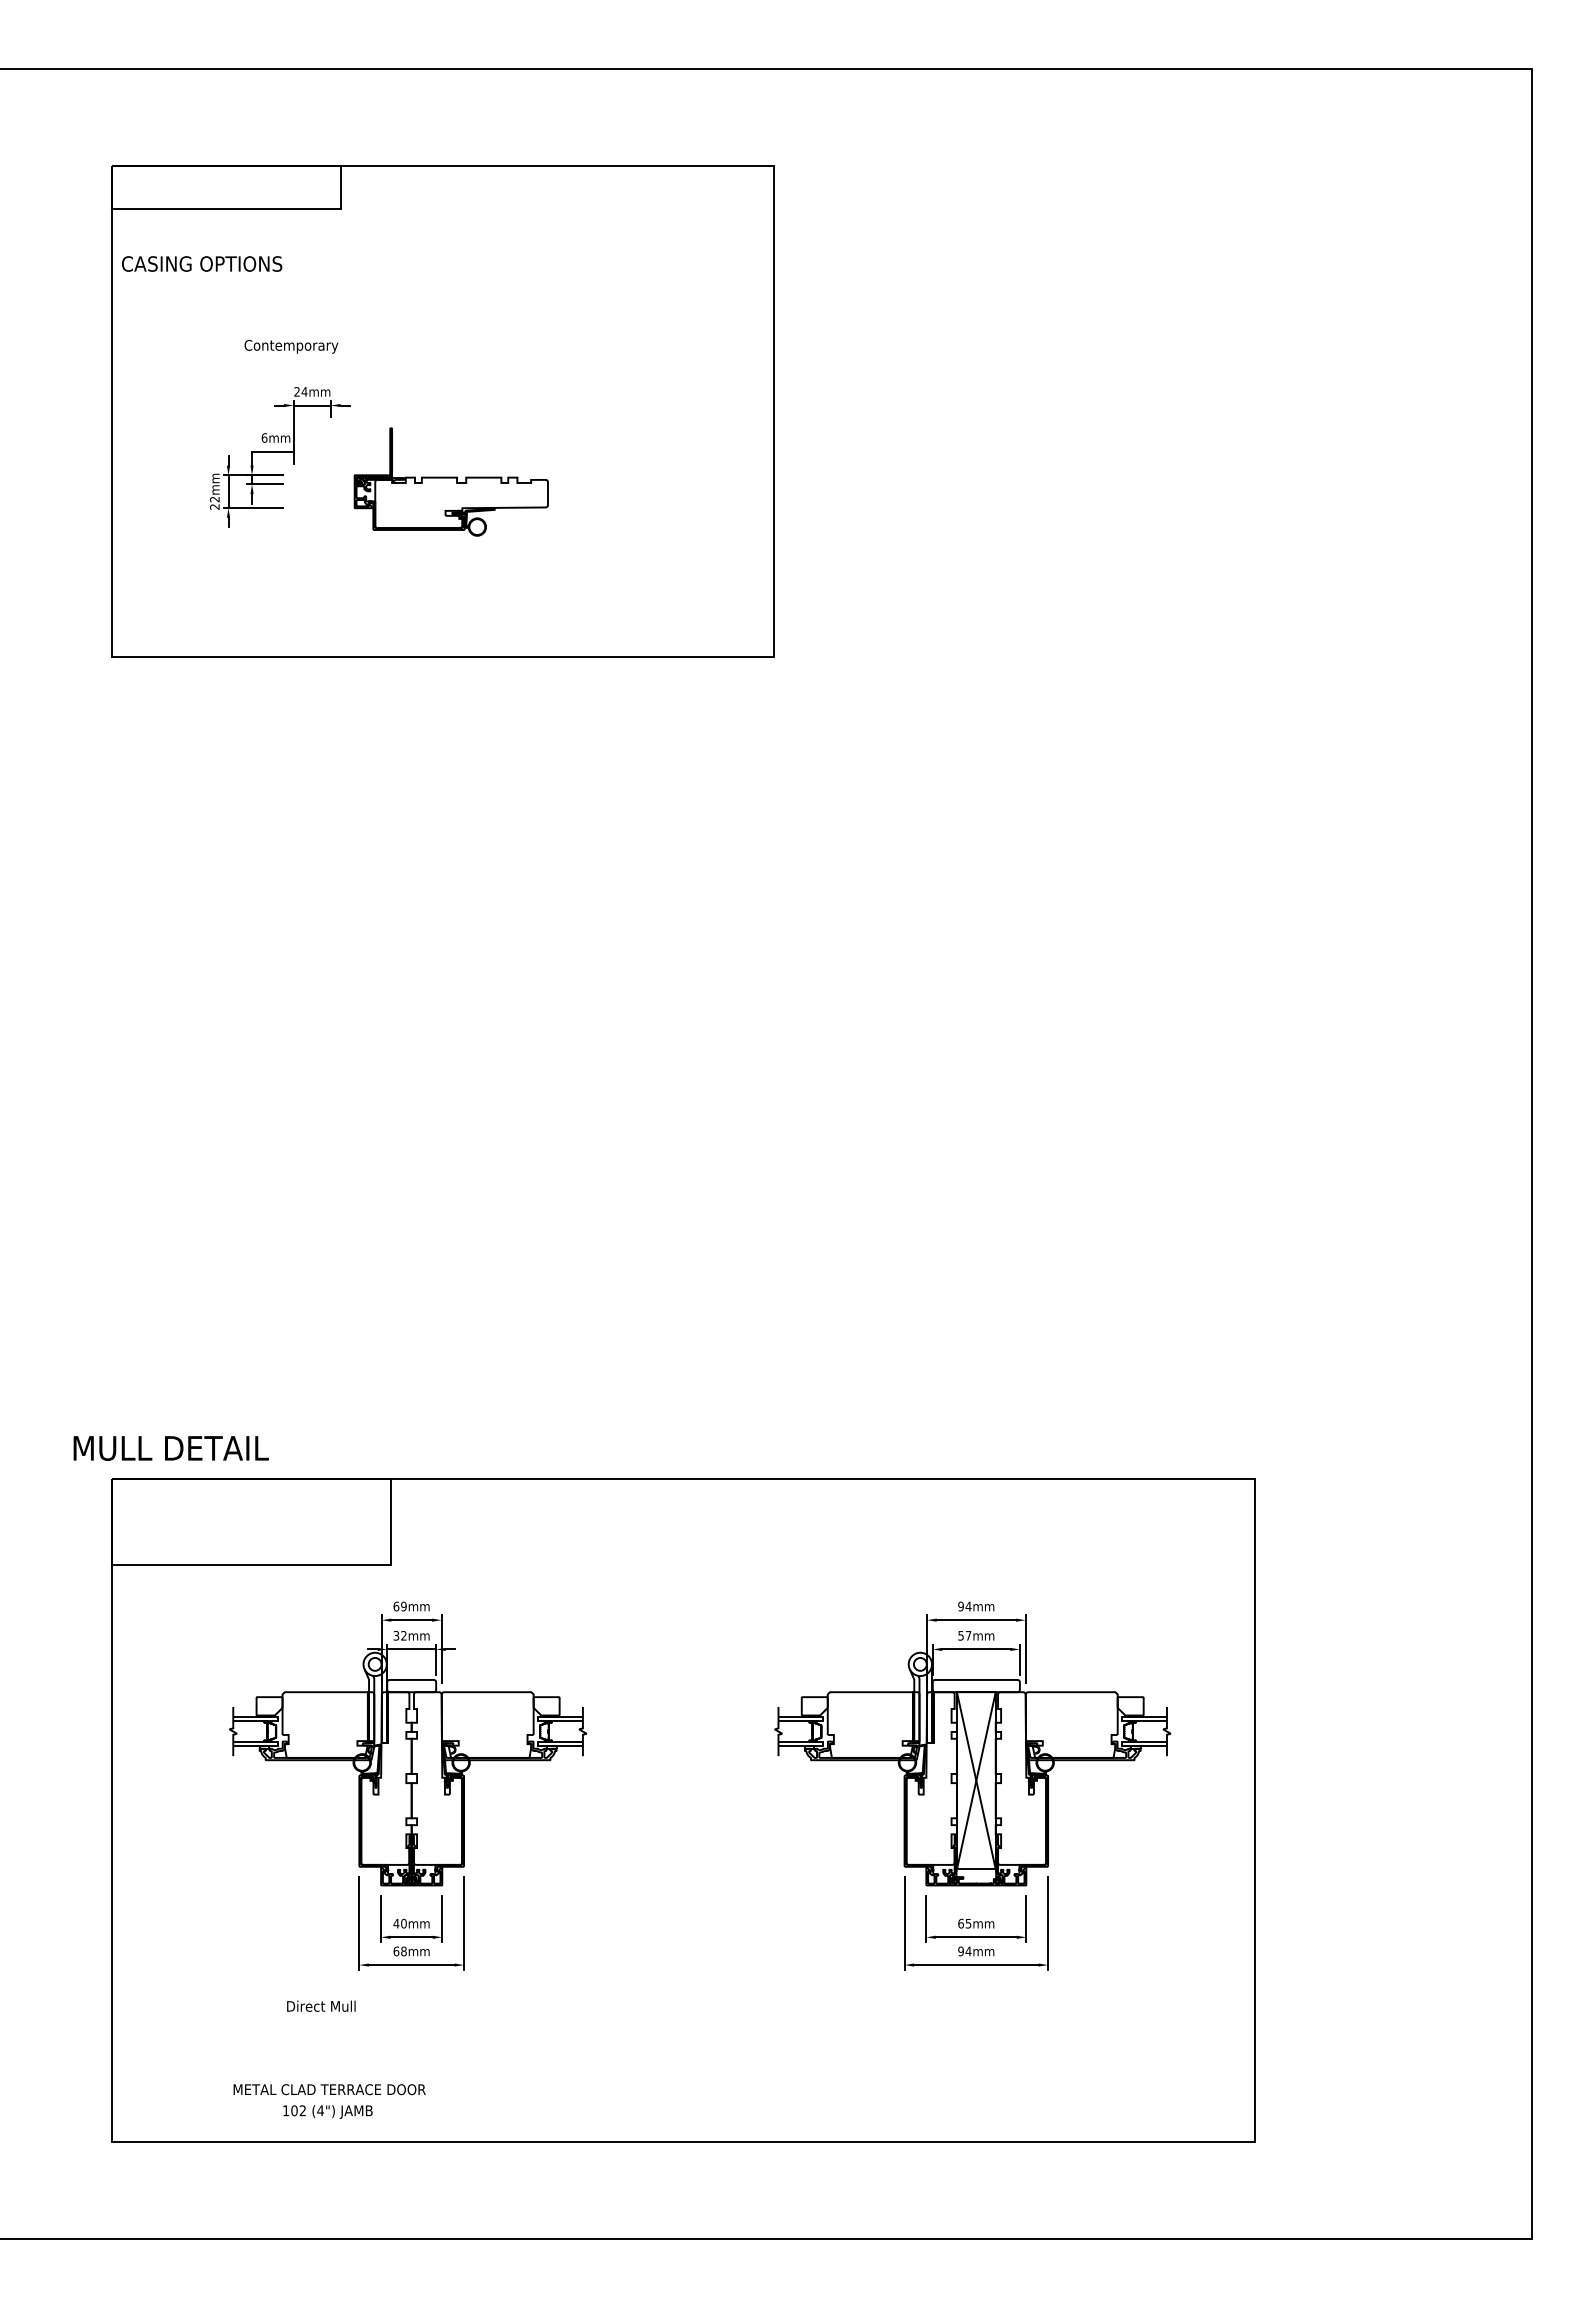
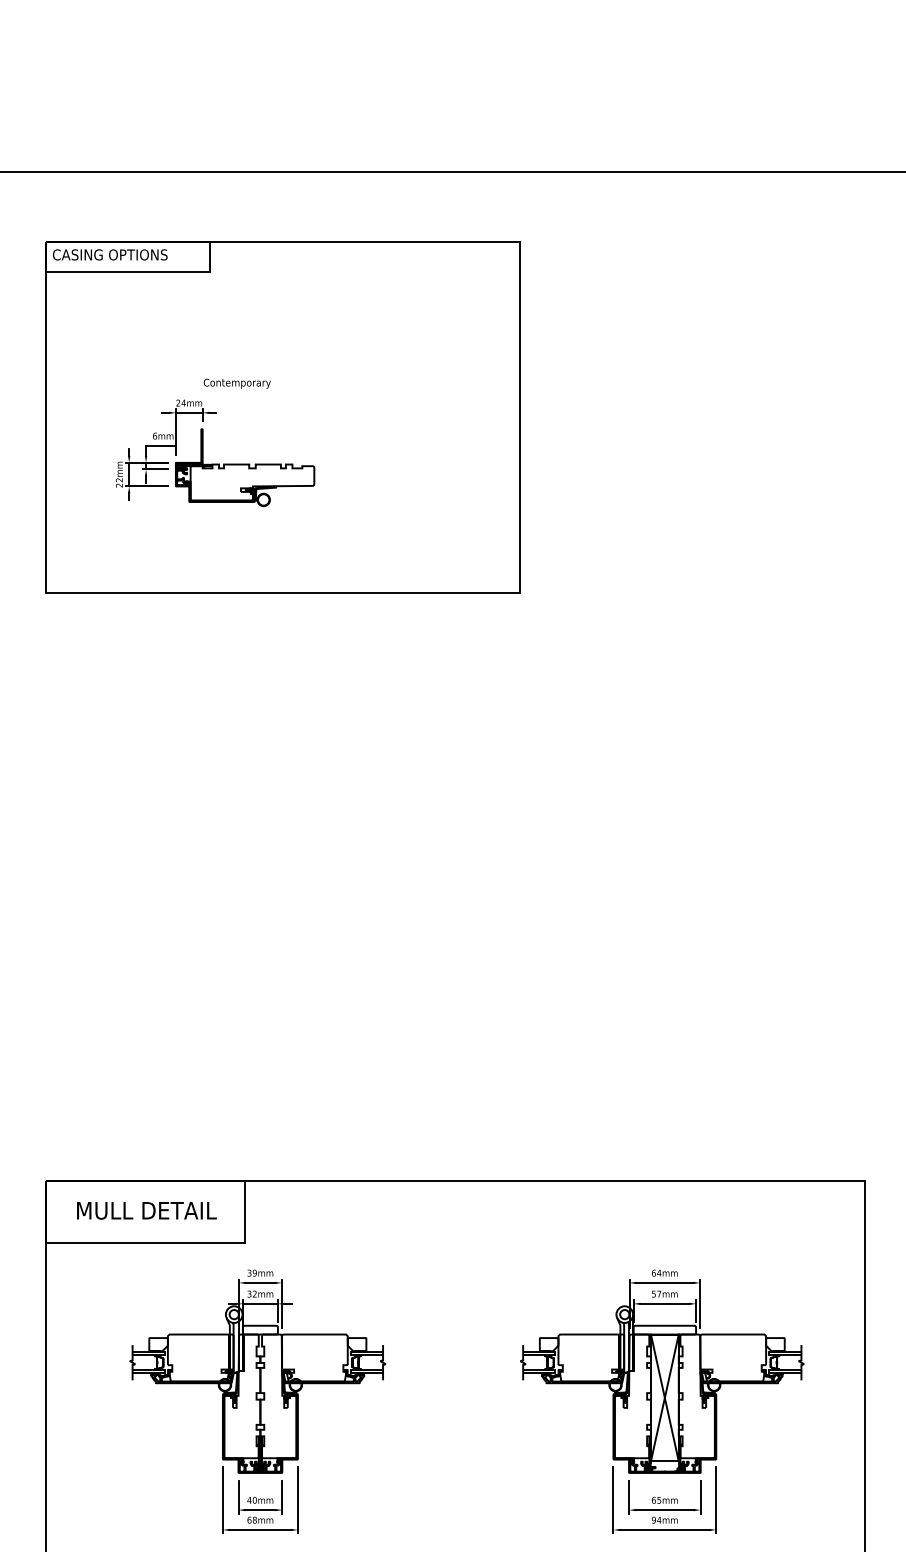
text: (202, 263) -> (110, 254), moved
text: (291, 346) -> (237, 383), moved
part: (450, 481) -> (244, 467), moved
text: (170, 1448) -> (146, 1210), moved
text: (396, 1606) -> (249, 1273), 69mm -> 39mm
text: (960, 1606) -> (653, 1273), 94mm -> 64mm

